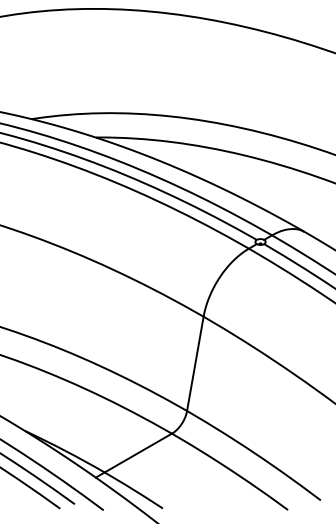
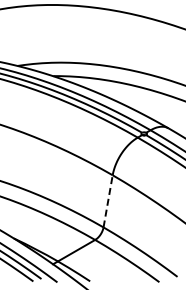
line: (196, 362) -> (108, 200), solid -> dashed

